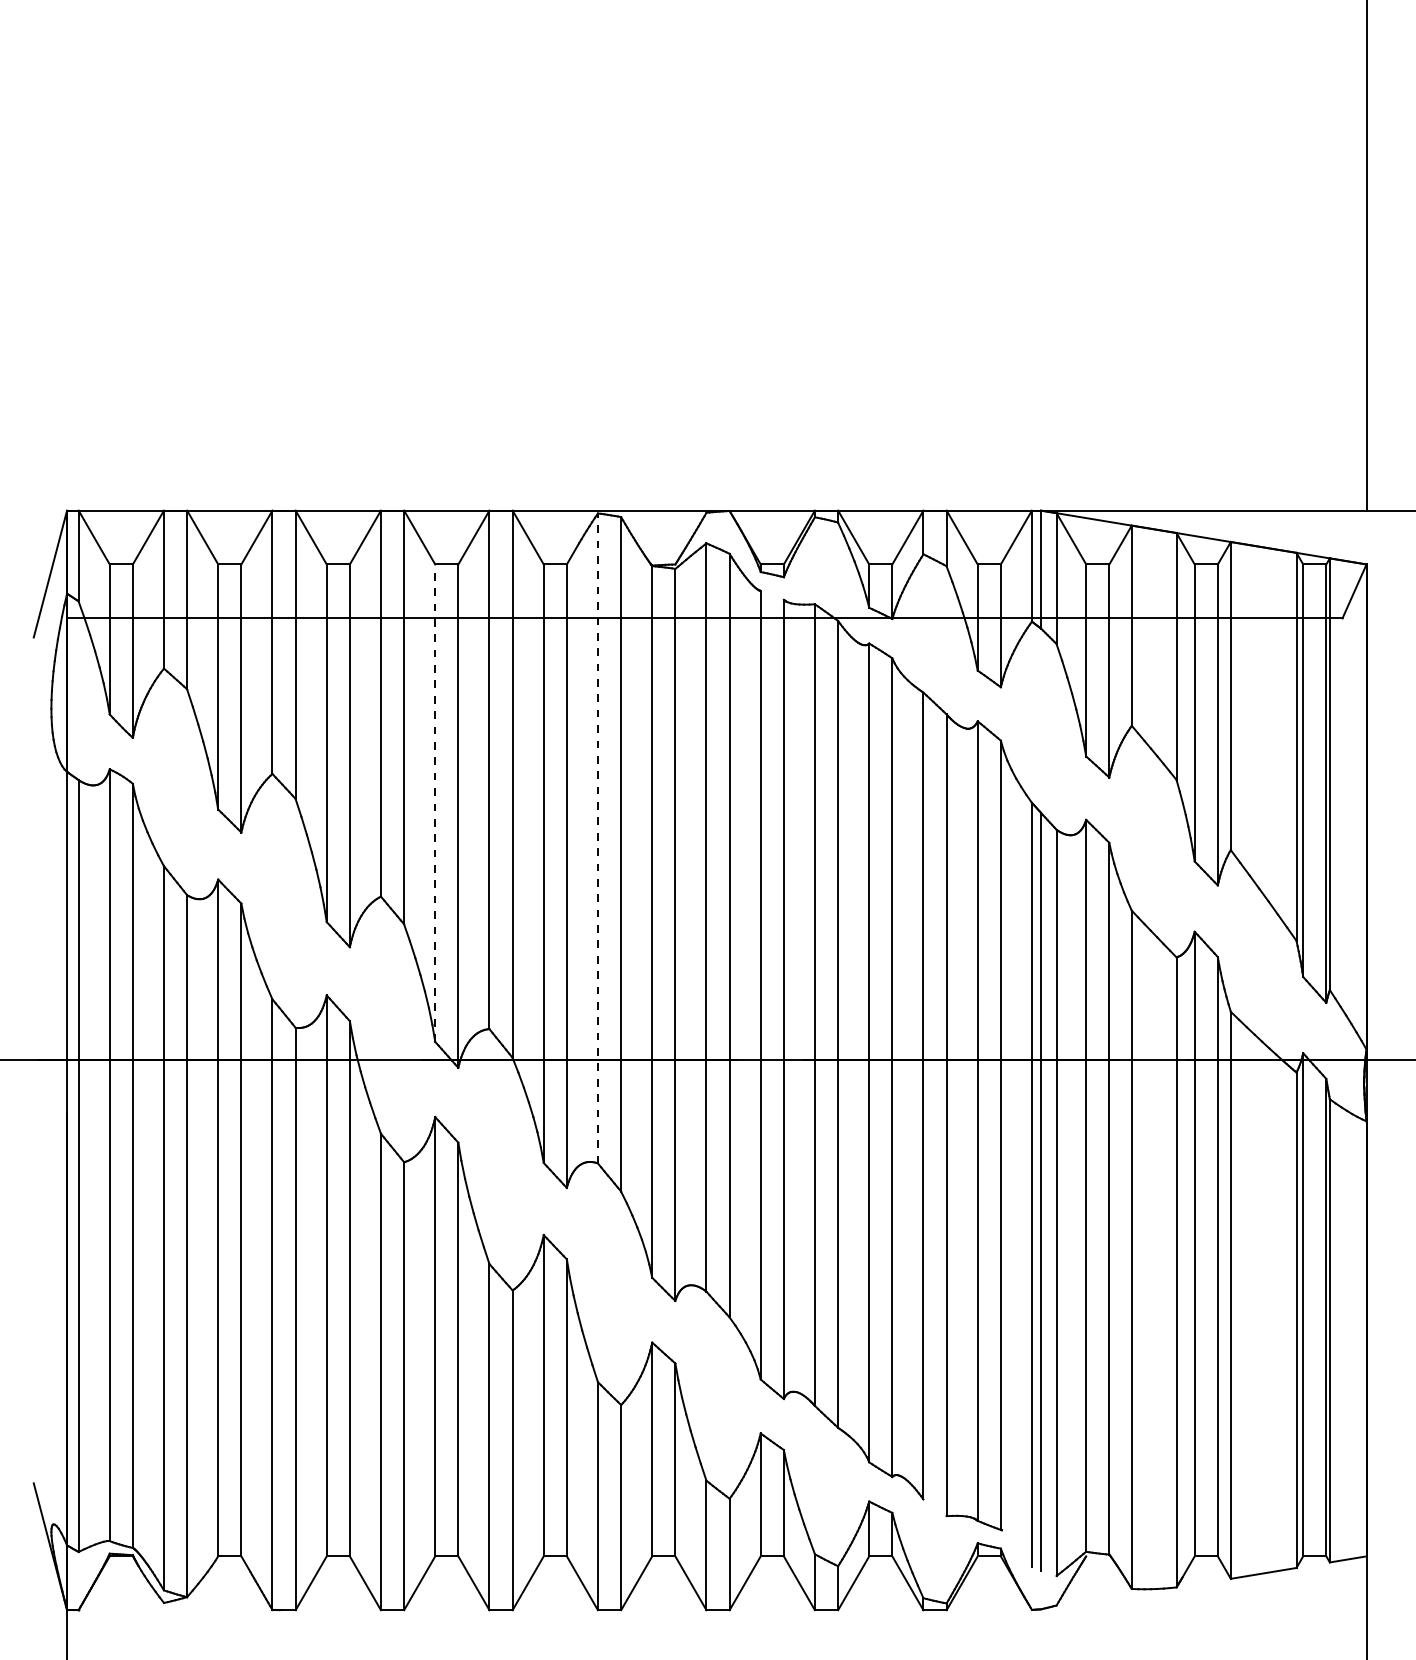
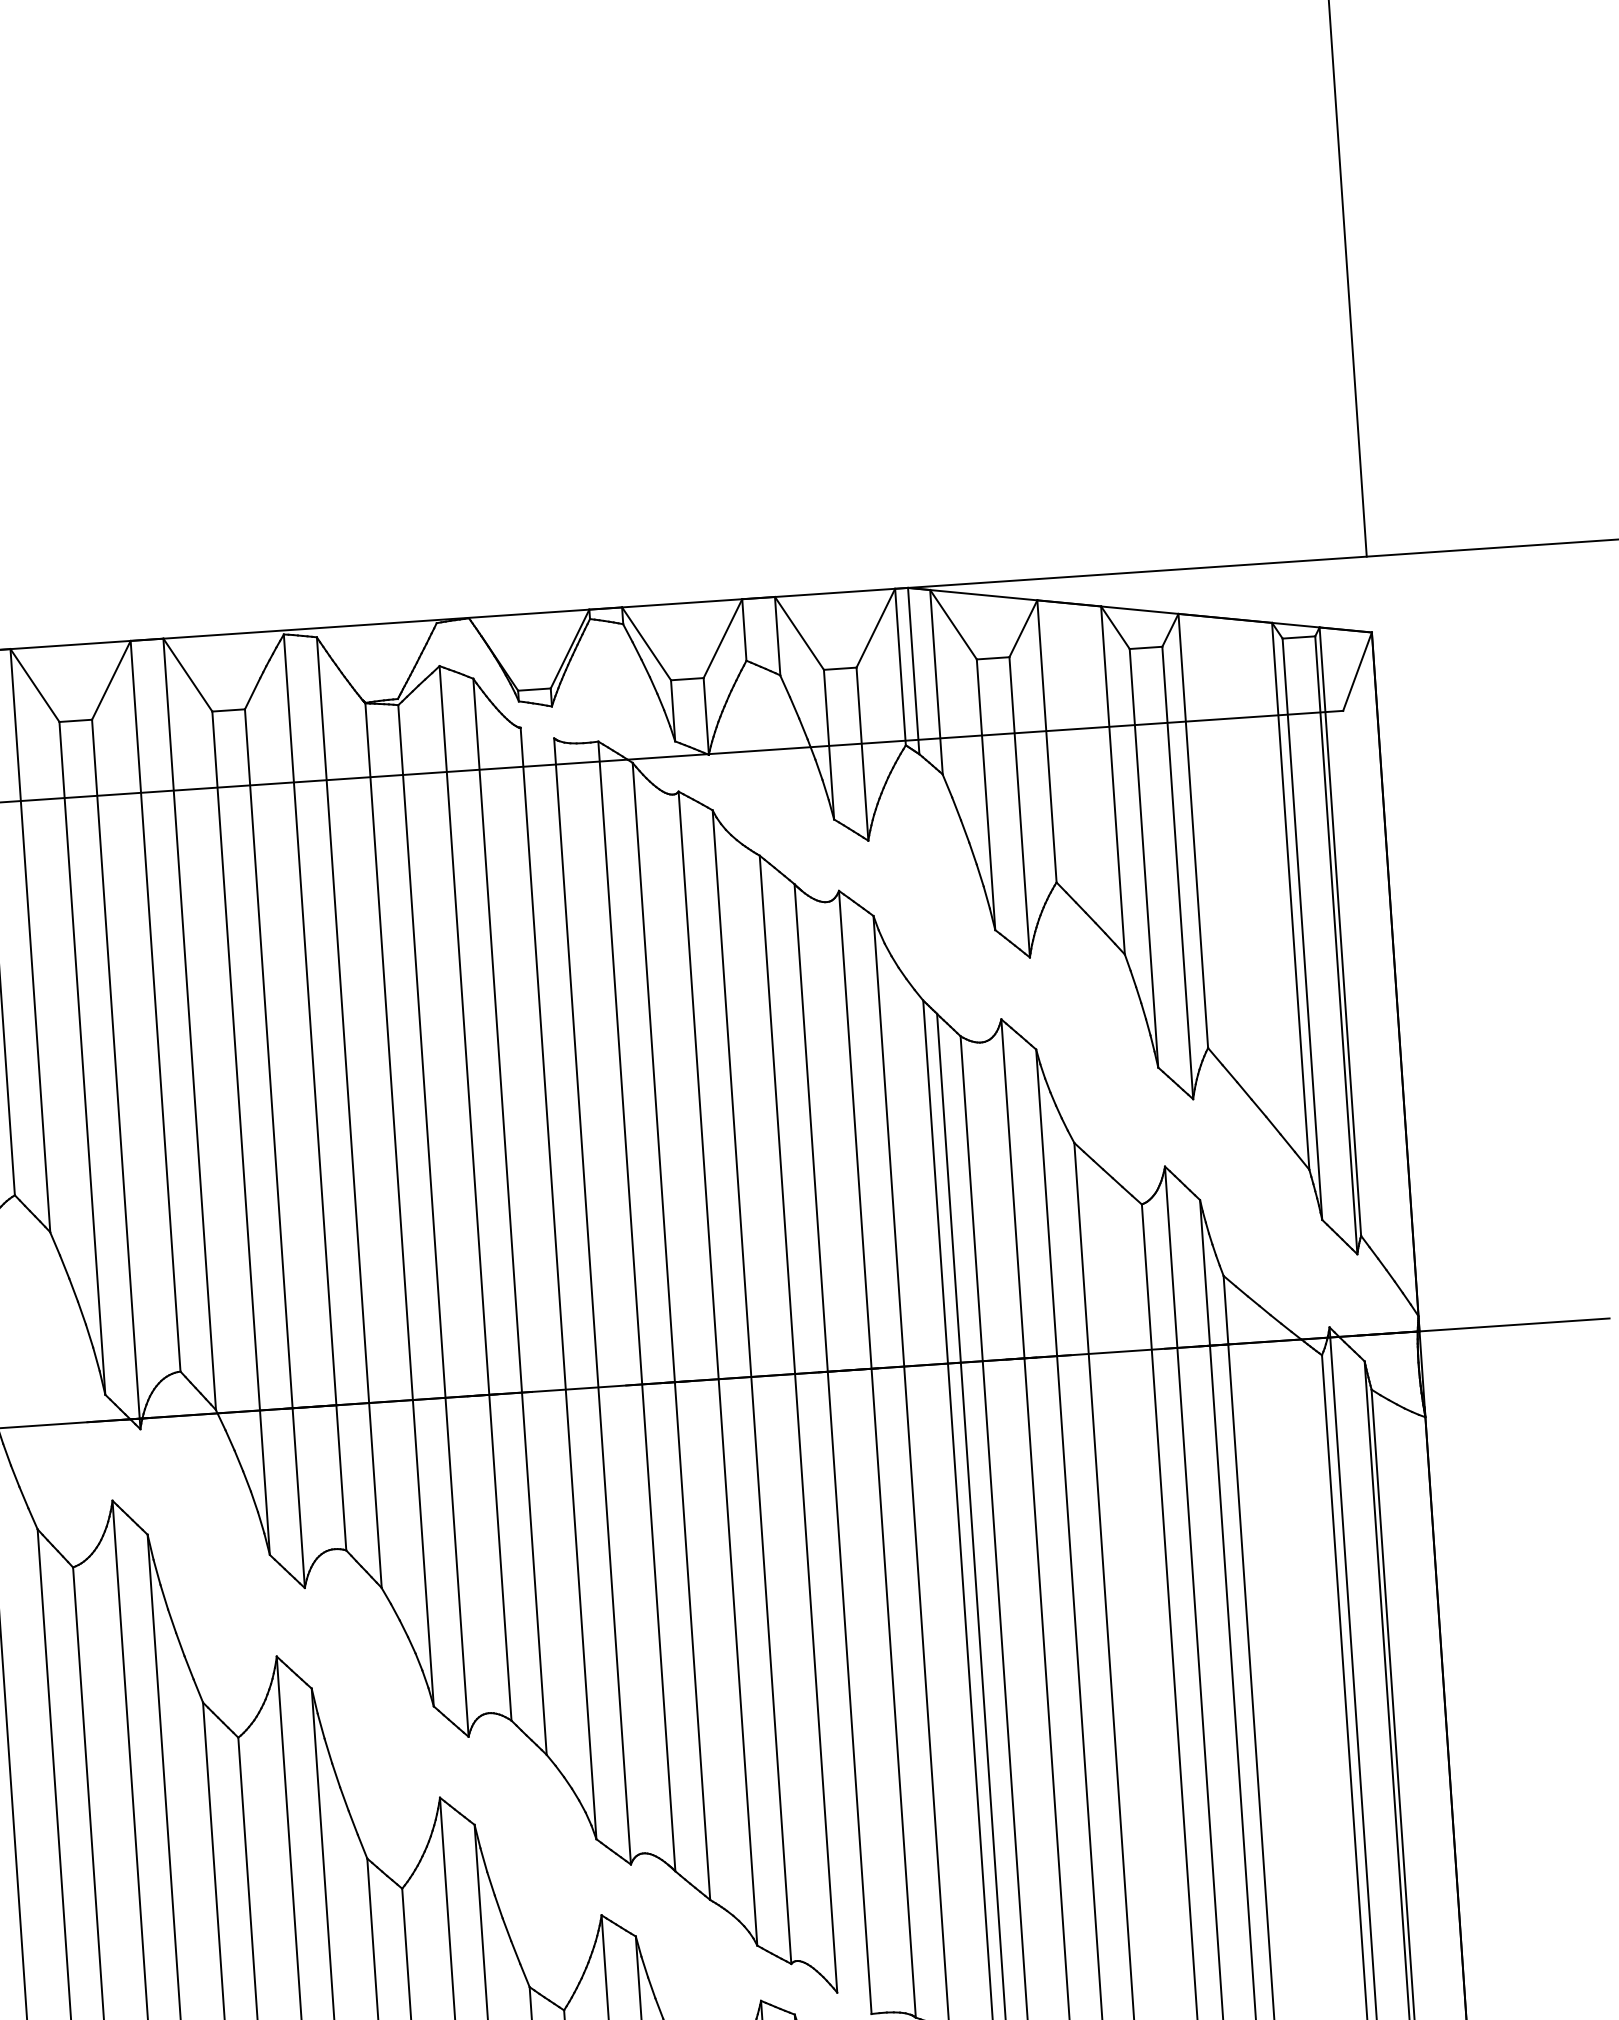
line: (435, 803) -> (82, 1058), dashed -> solid
line: (597, 838) -> (314, 1092), dashed -> solid

